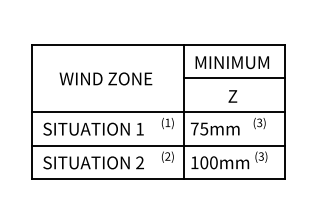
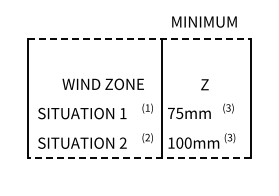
line: (159, 45) -> (140, 39), solid -> dashed
text: (232, 62) -> (204, 21), moved
text: (105, 77) -> (102, 83), moved
line: (233, 77) -> (205, 68), removed
line: (158, 112) -> (139, 98), removed
line: (158, 146) -> (139, 128), removed
line: (158, 179) -> (139, 157), solid -> dashed

